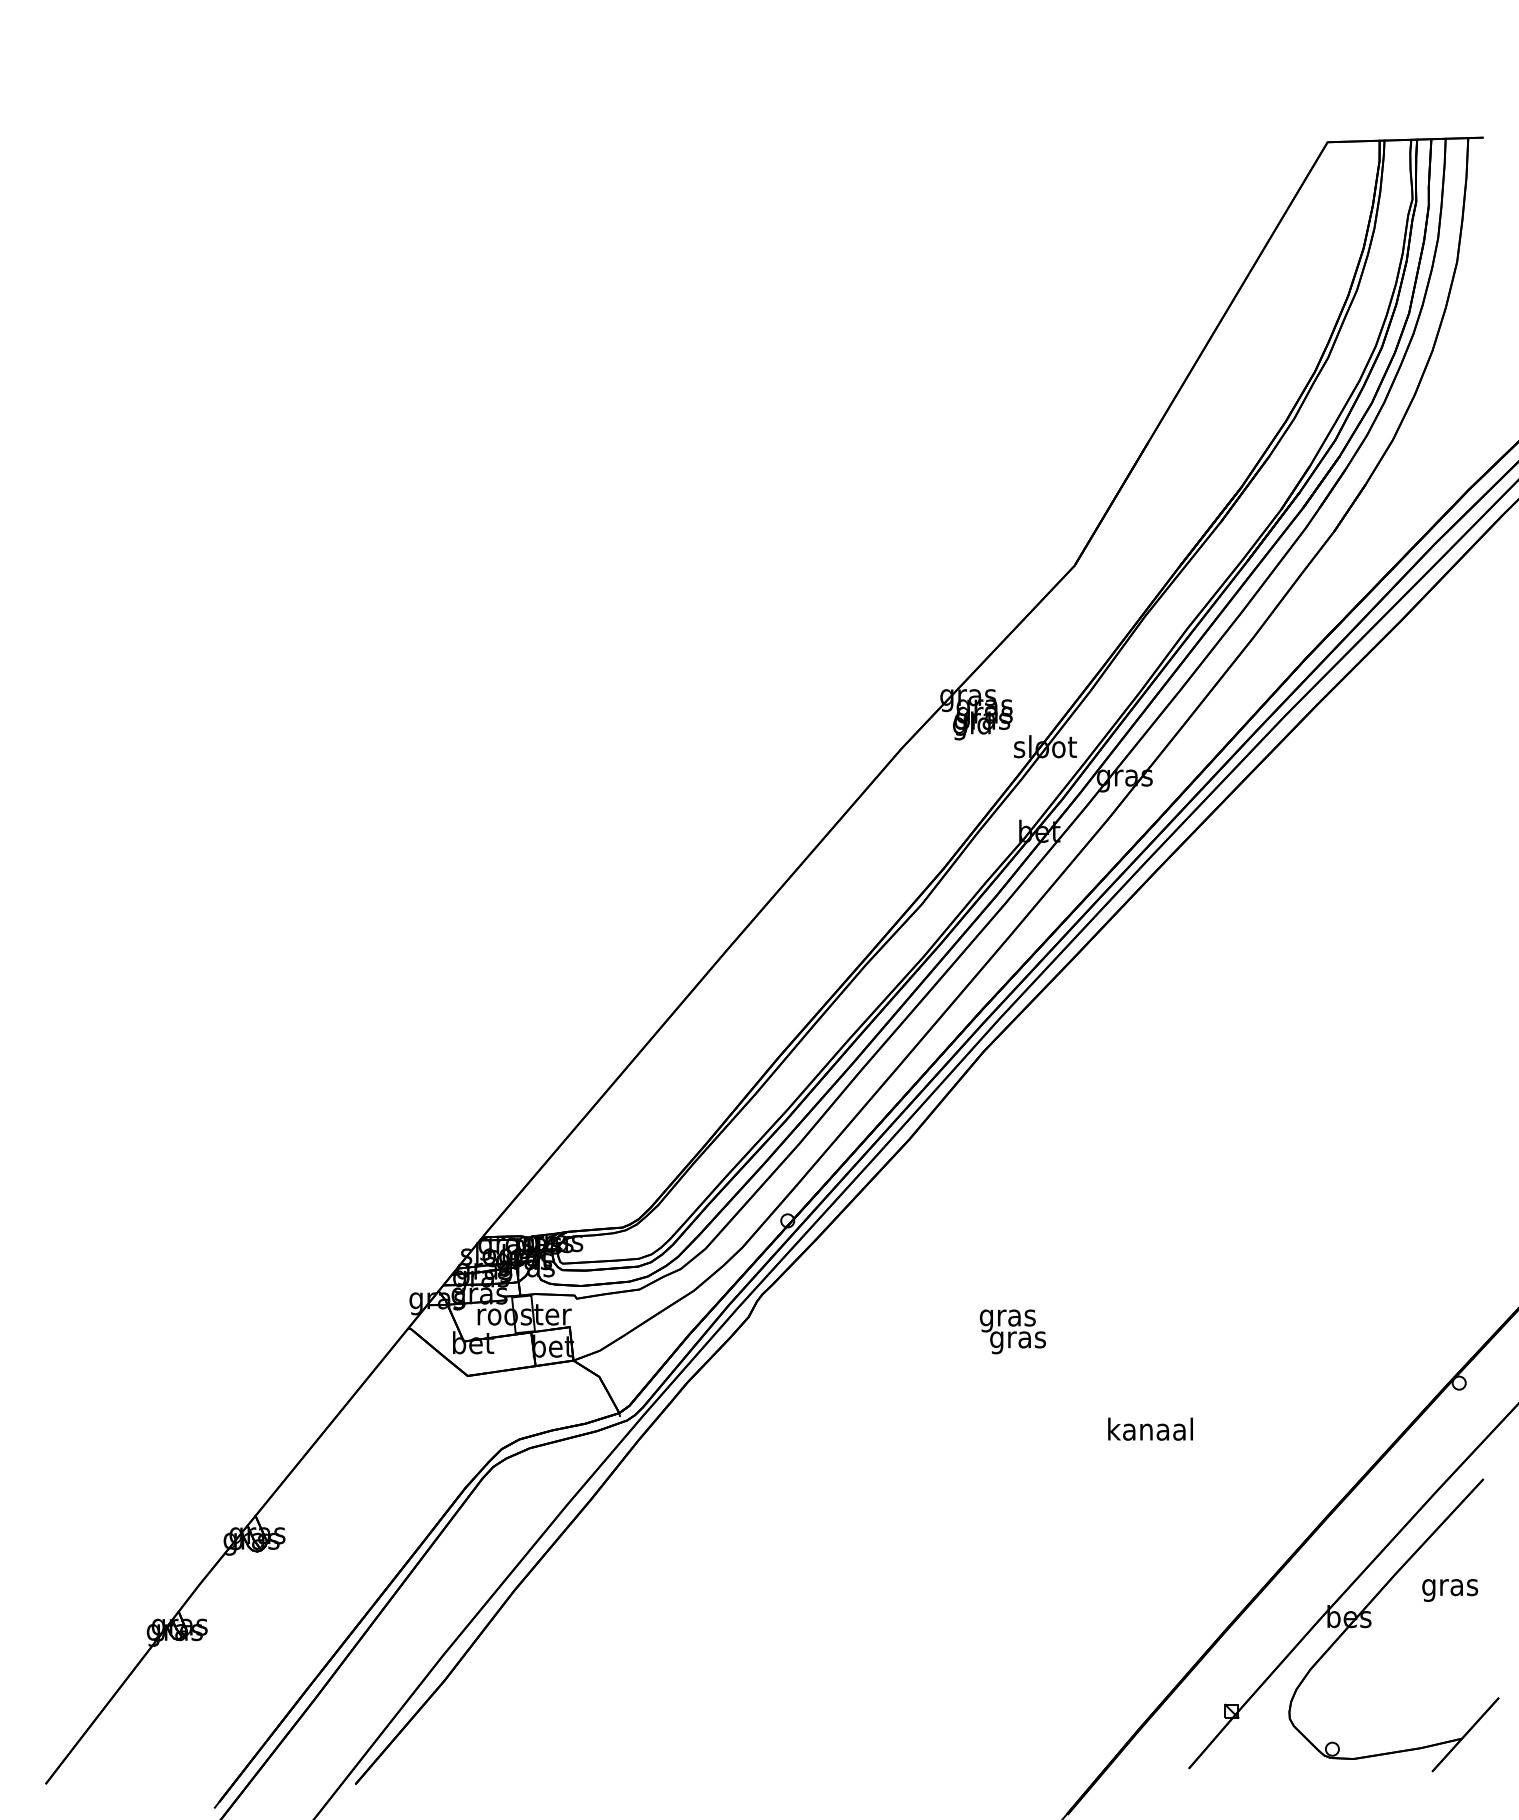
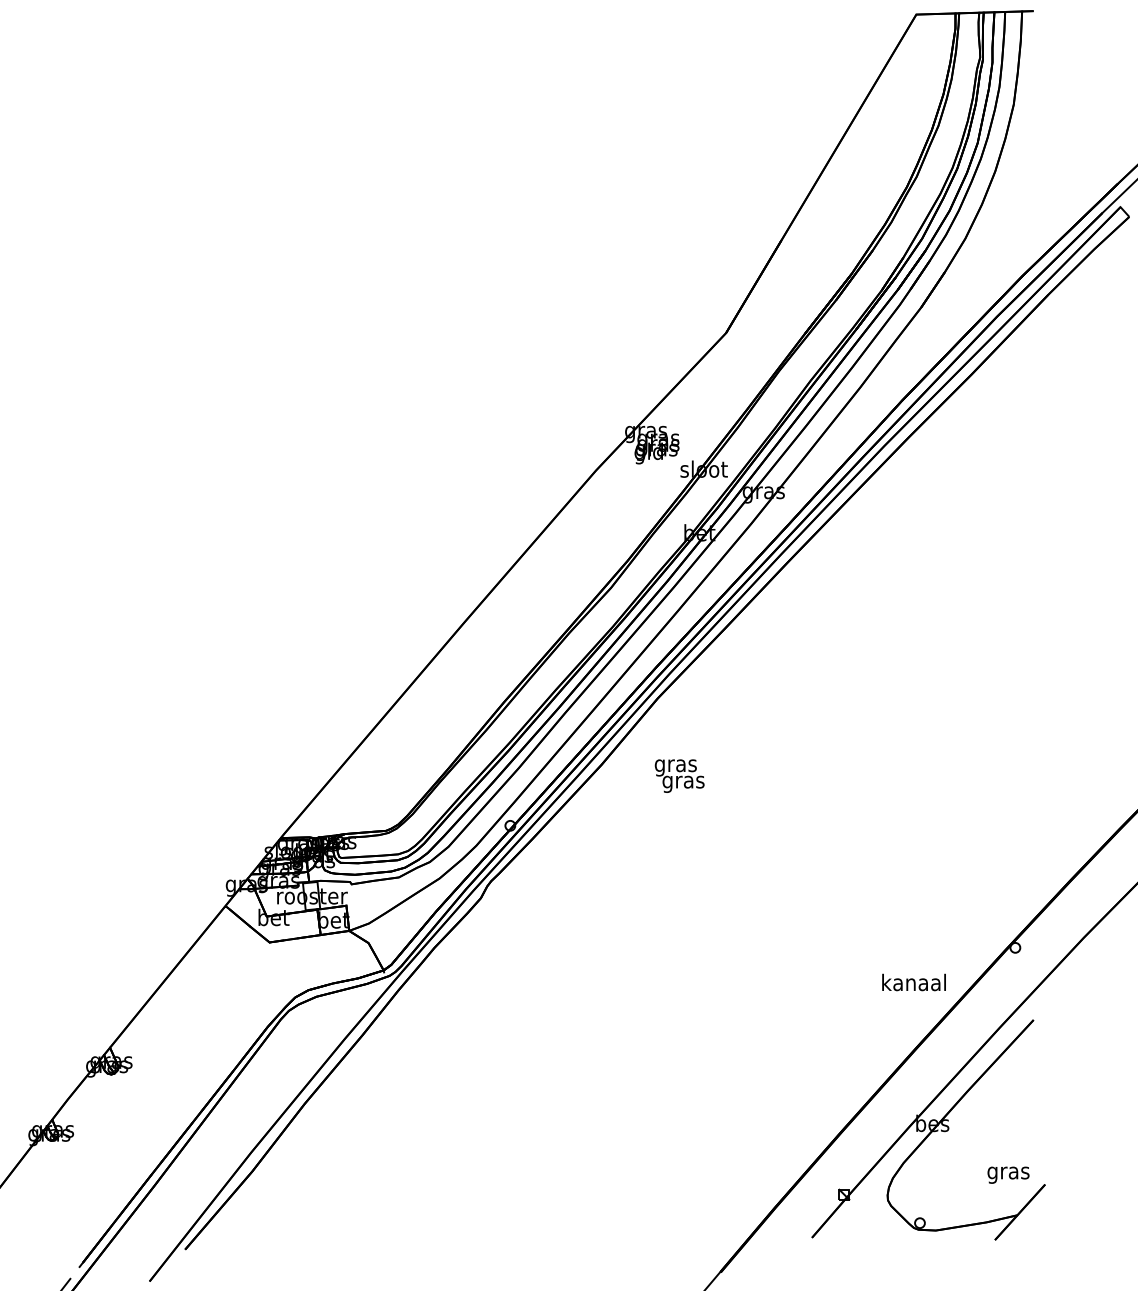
text: (1013, 1331) -> (680, 775), moved
text: (1150, 1428) -> (914, 981), moved
text: (1450, 1590) -> (1008, 1175), moved

